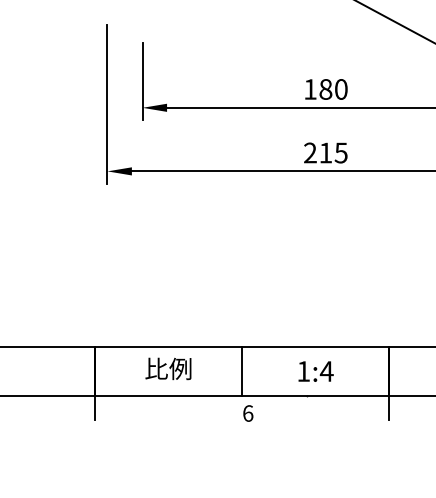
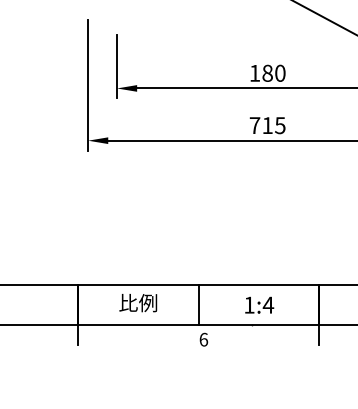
text: (309, 152) -> (254, 125), 215 -> 715

